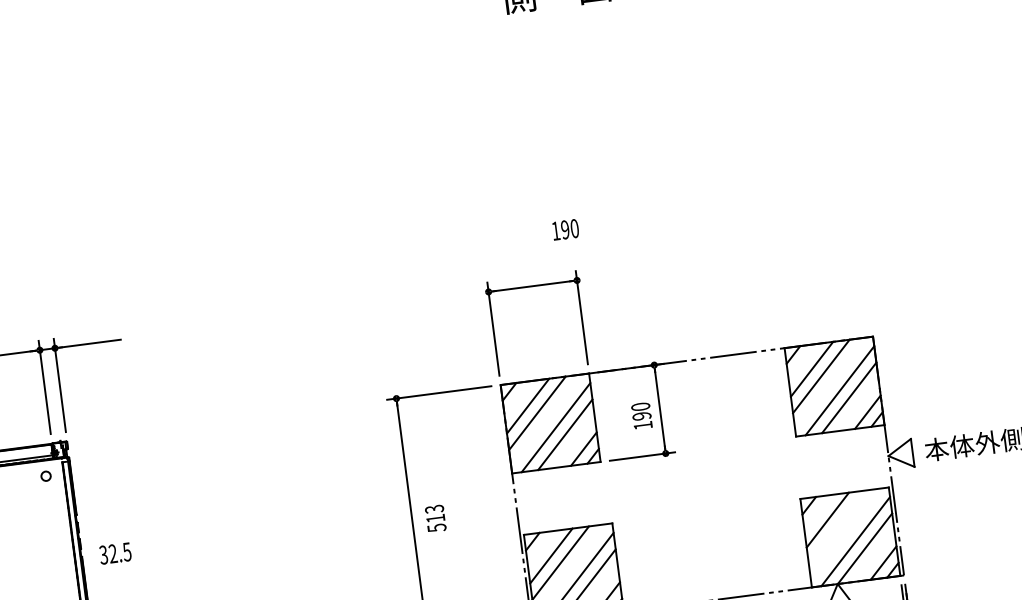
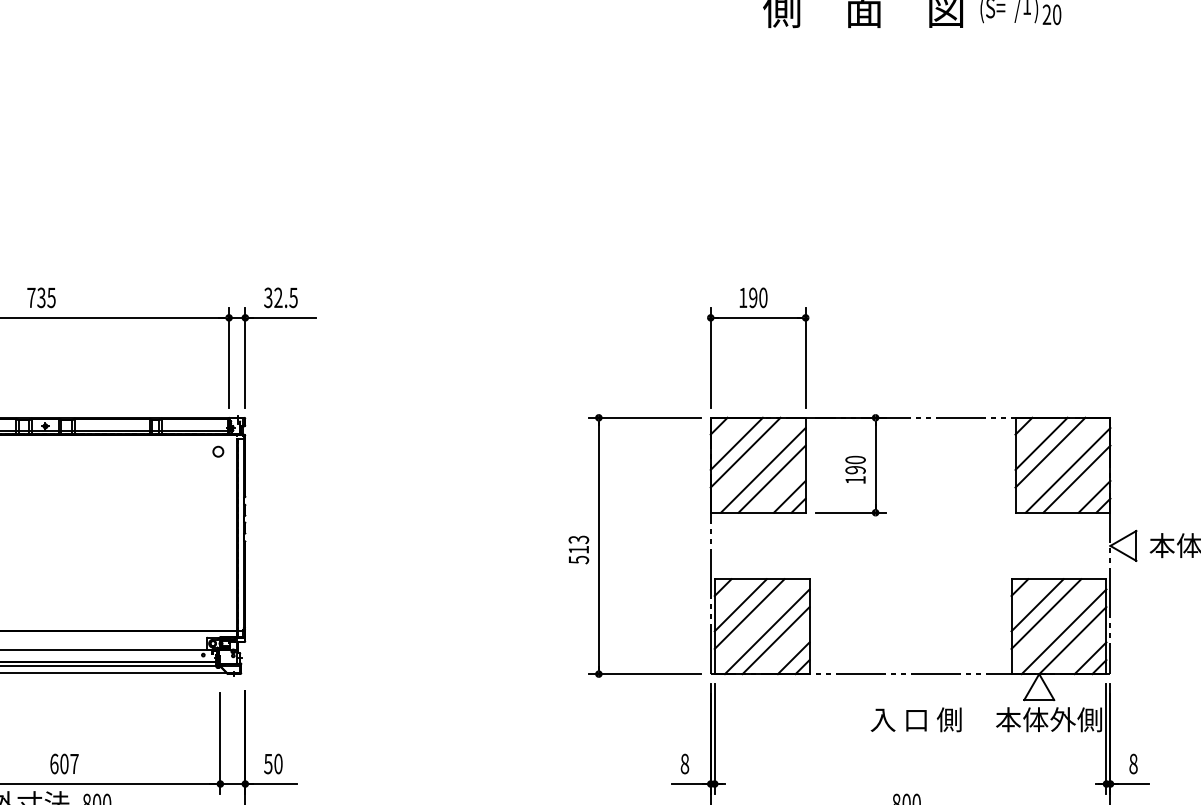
text: (565, 229) -> (753, 297), moved
text: (435, 518) -> (578, 549), moved
line: (837, 526) -> (1046, 613), added
text: (114, 553) -> (280, 297), moved

